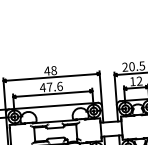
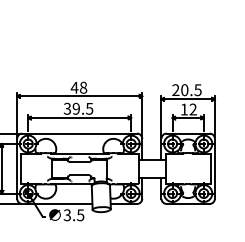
text: (51, 86) -> (78, 108), 47.6 -> 39.5

